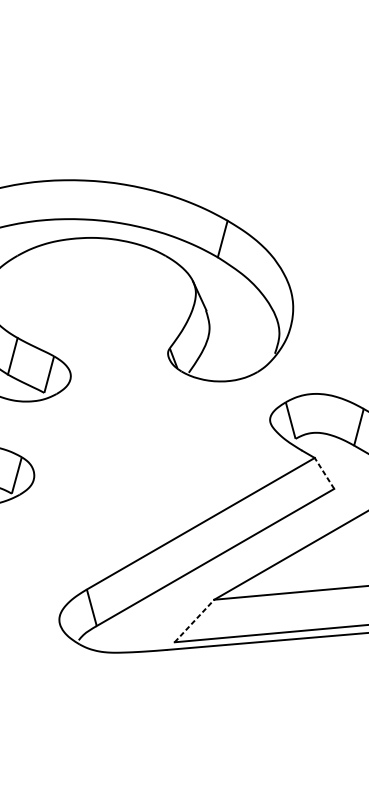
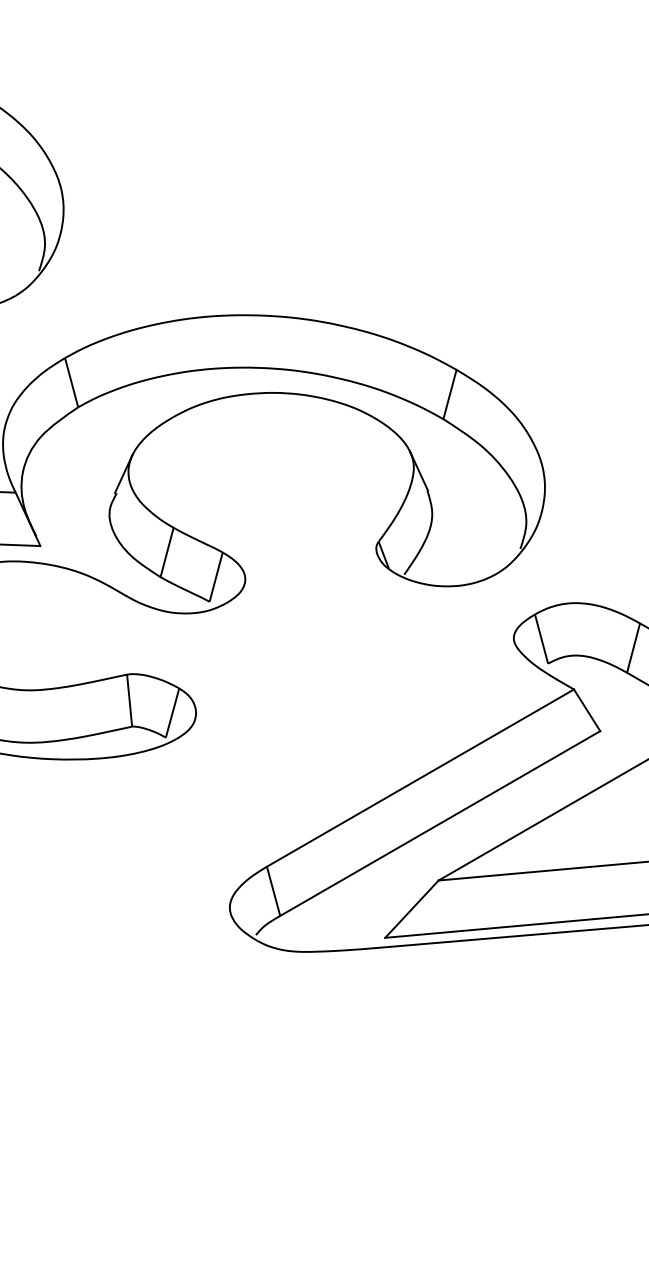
line: (324, 473) -> (587, 710), dashed -> solid
line: (194, 620) -> (412, 908), dashed -> solid

